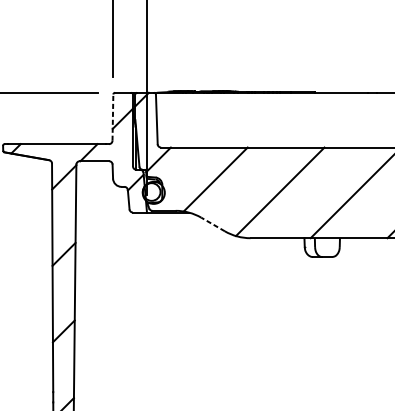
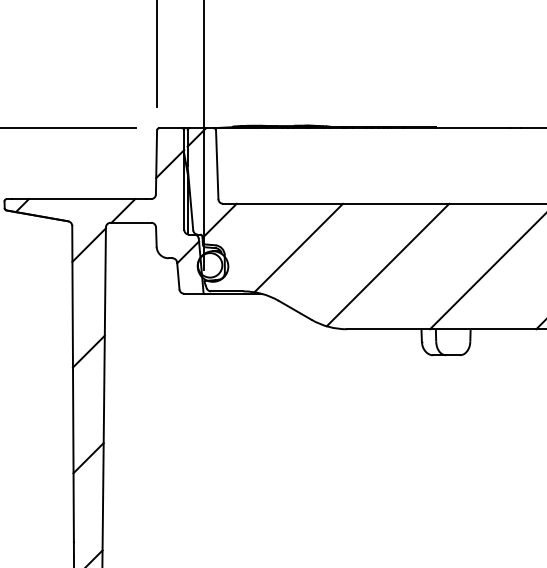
line: (112, 117) -> (156, 162), dashed -> solid
line: (213, 224) -> (295, 310), dashed -> solid

